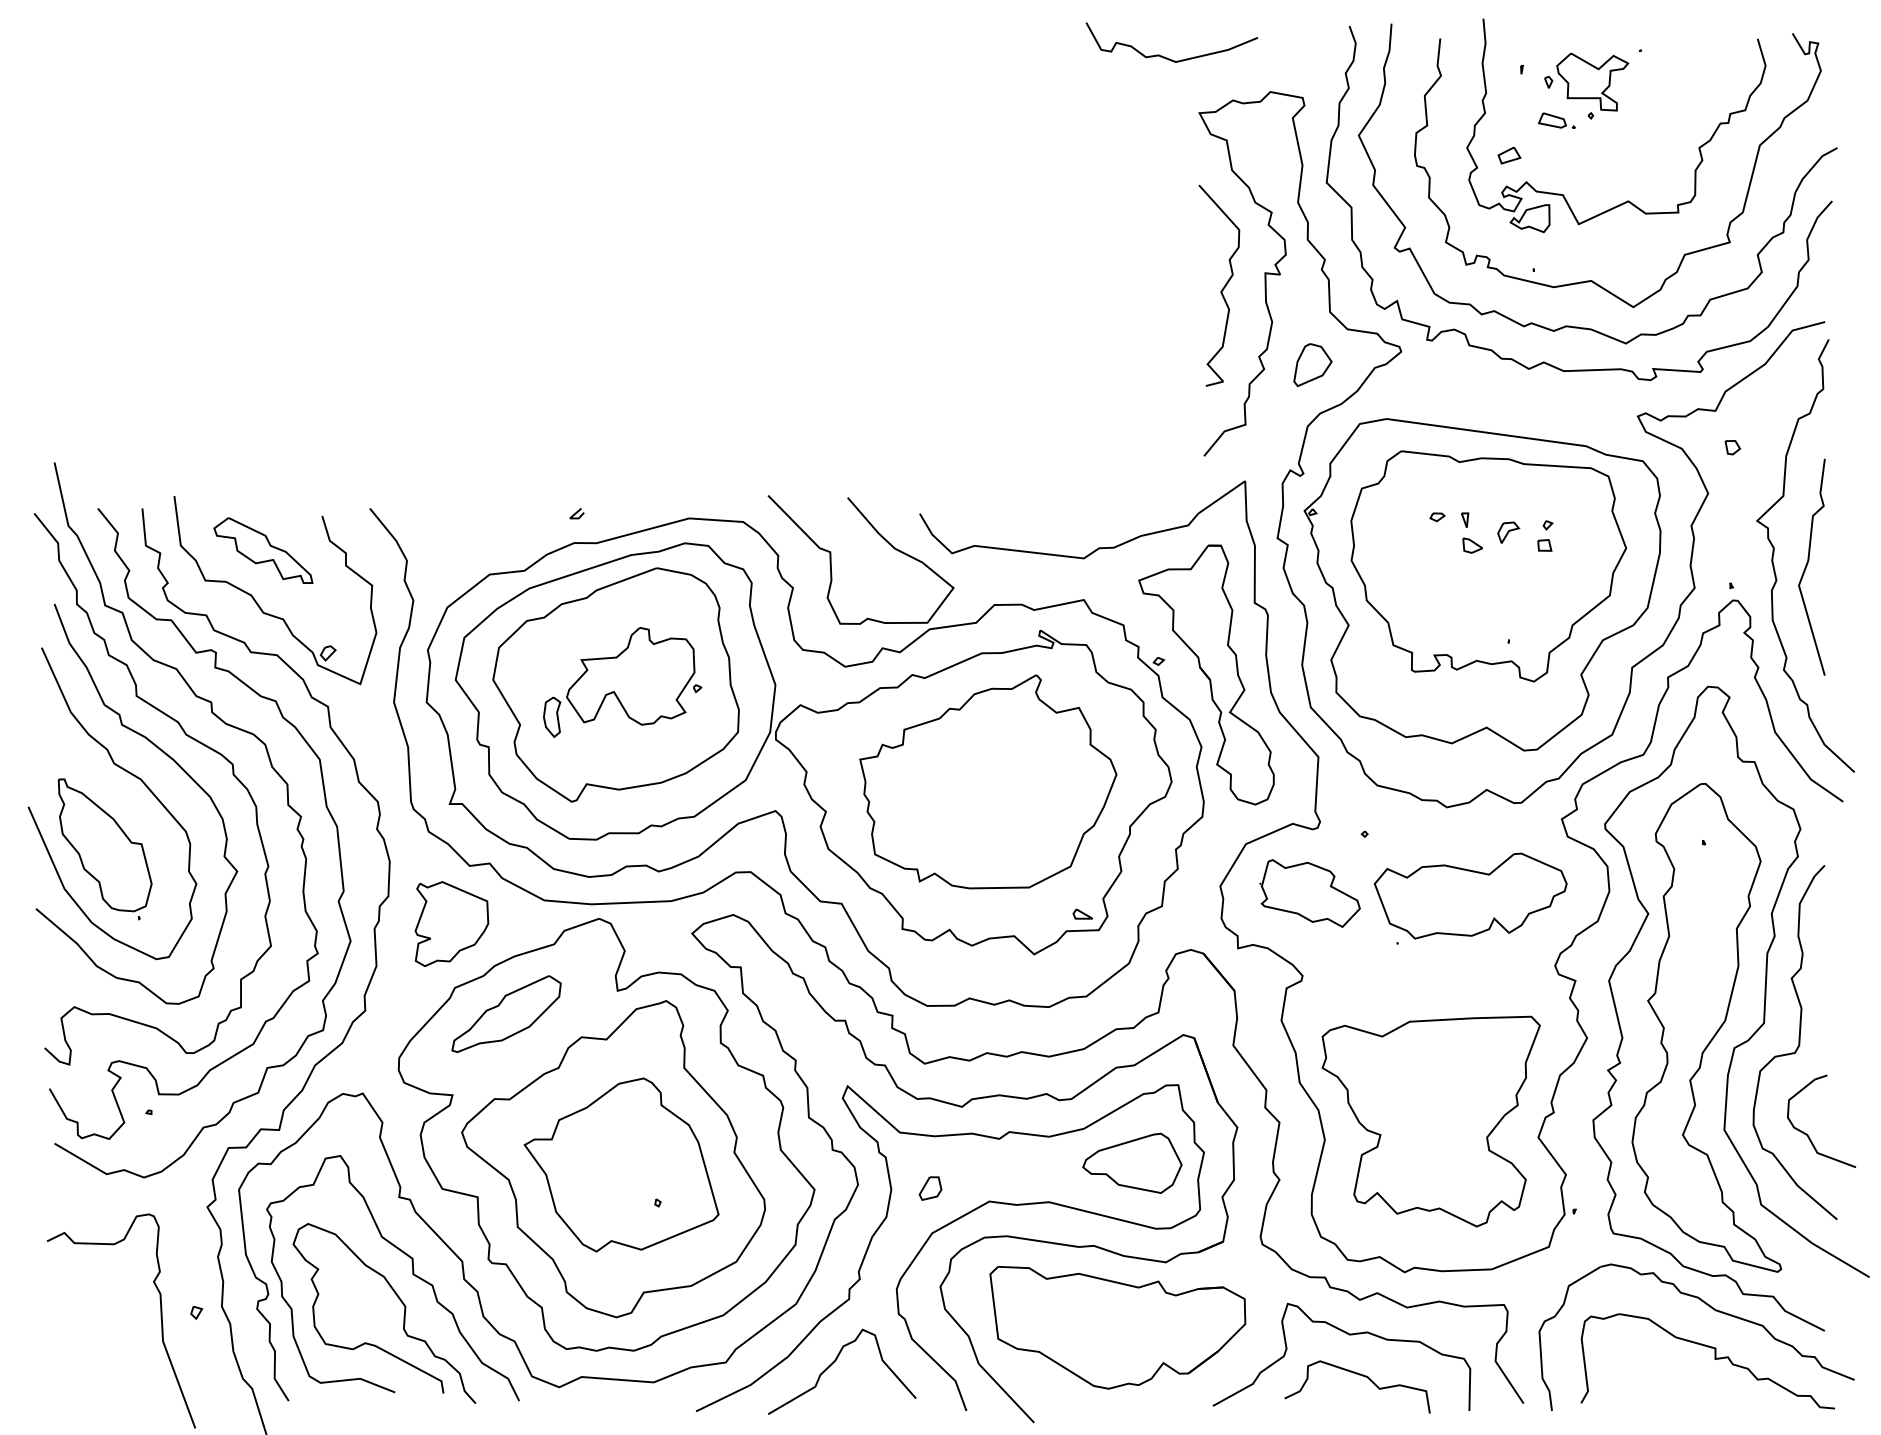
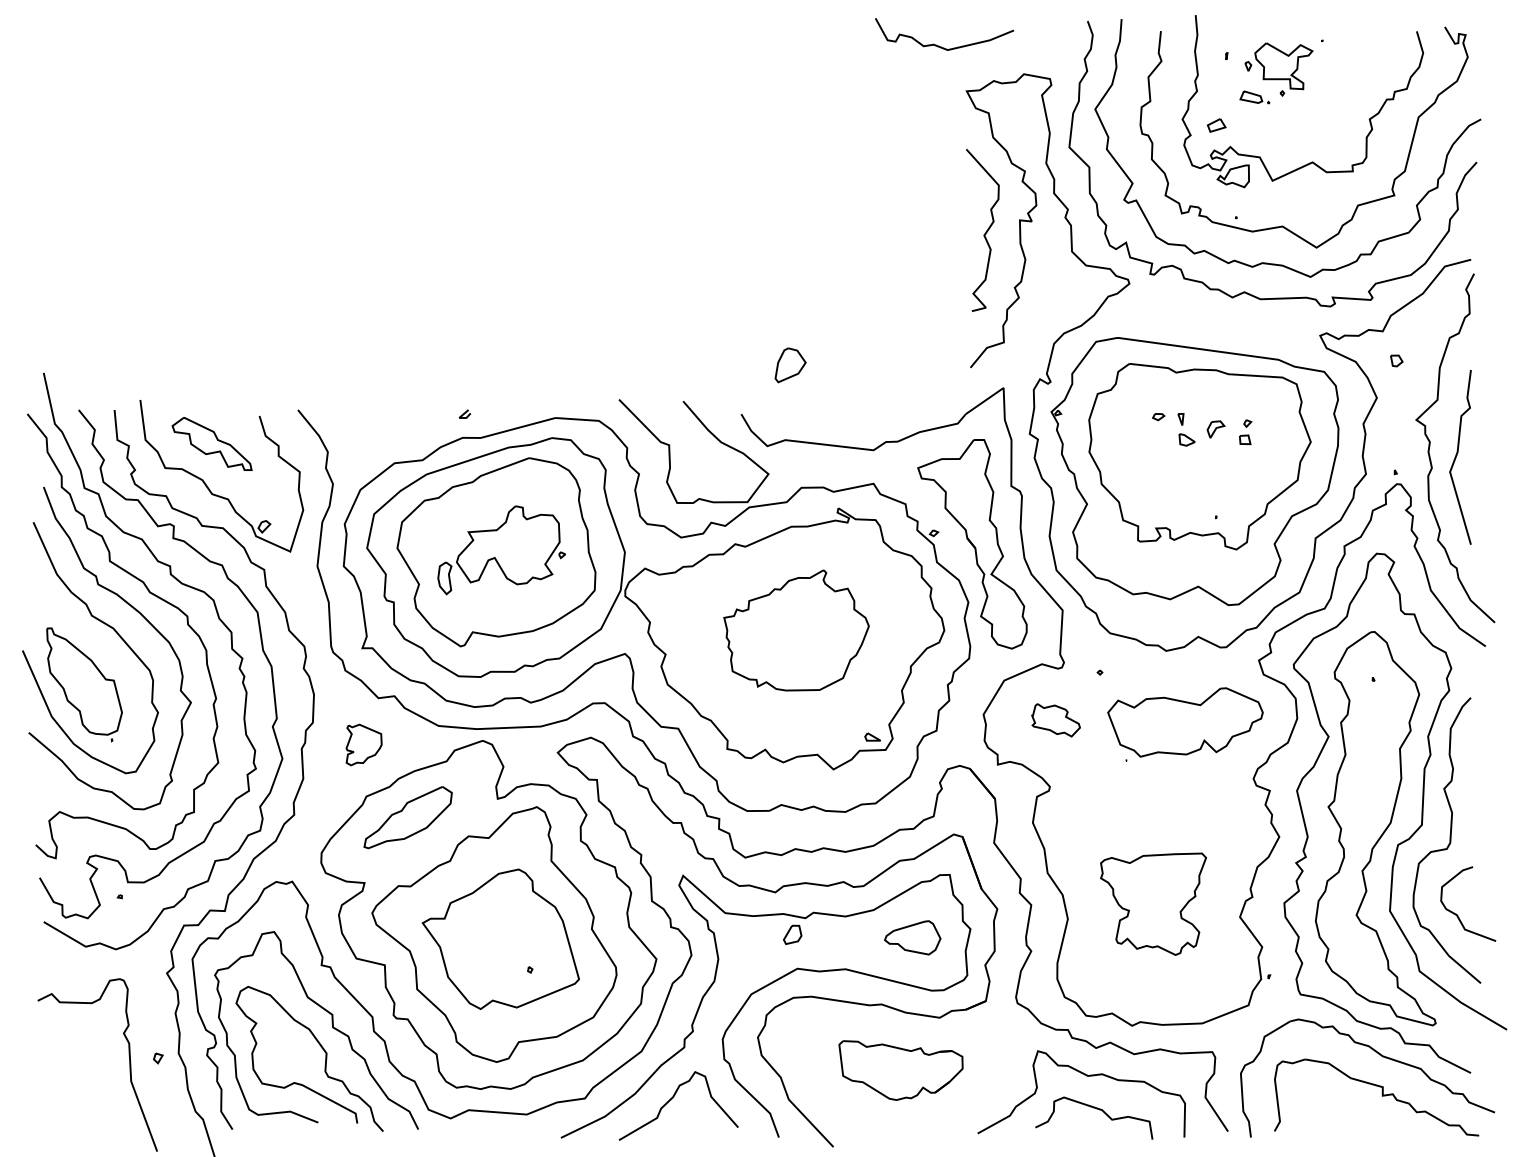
part: (1312, 365) -> (790, 365), moved
part: (988, 781) -> (796, 630), size x0.7
part: (1309, 893) -> (1055, 720), size x0.6
part: (451, 923) -> (363, 744), size x0.6
part: (1430, 1121) -> (1153, 904), size x0.6
part: (1132, 1162) -> (912, 937), size x0.7
part: (930, 1188) -> (792, 934), moved
part: (1117, 1327) -> (900, 1070), size x0.6

